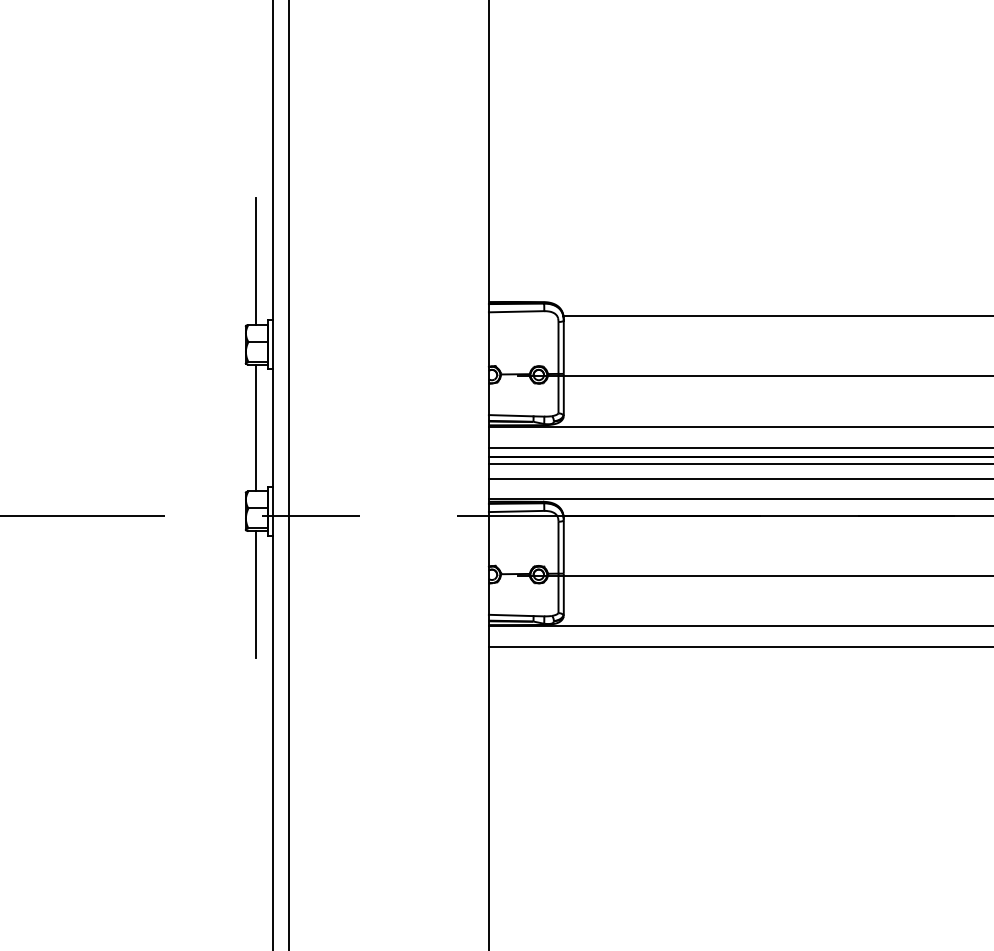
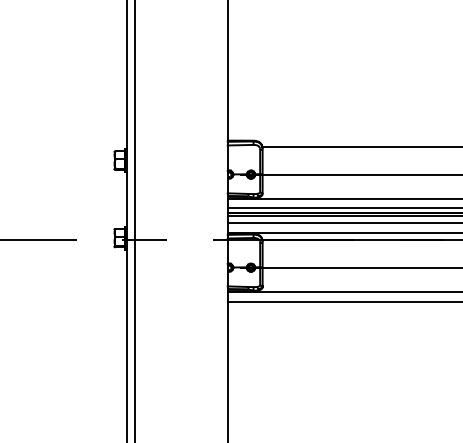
line: (256, 260) -> (119, 121), removed
line: (256, 426) -> (119, 198), removed
line: (256, 593) -> (119, 276), removed

